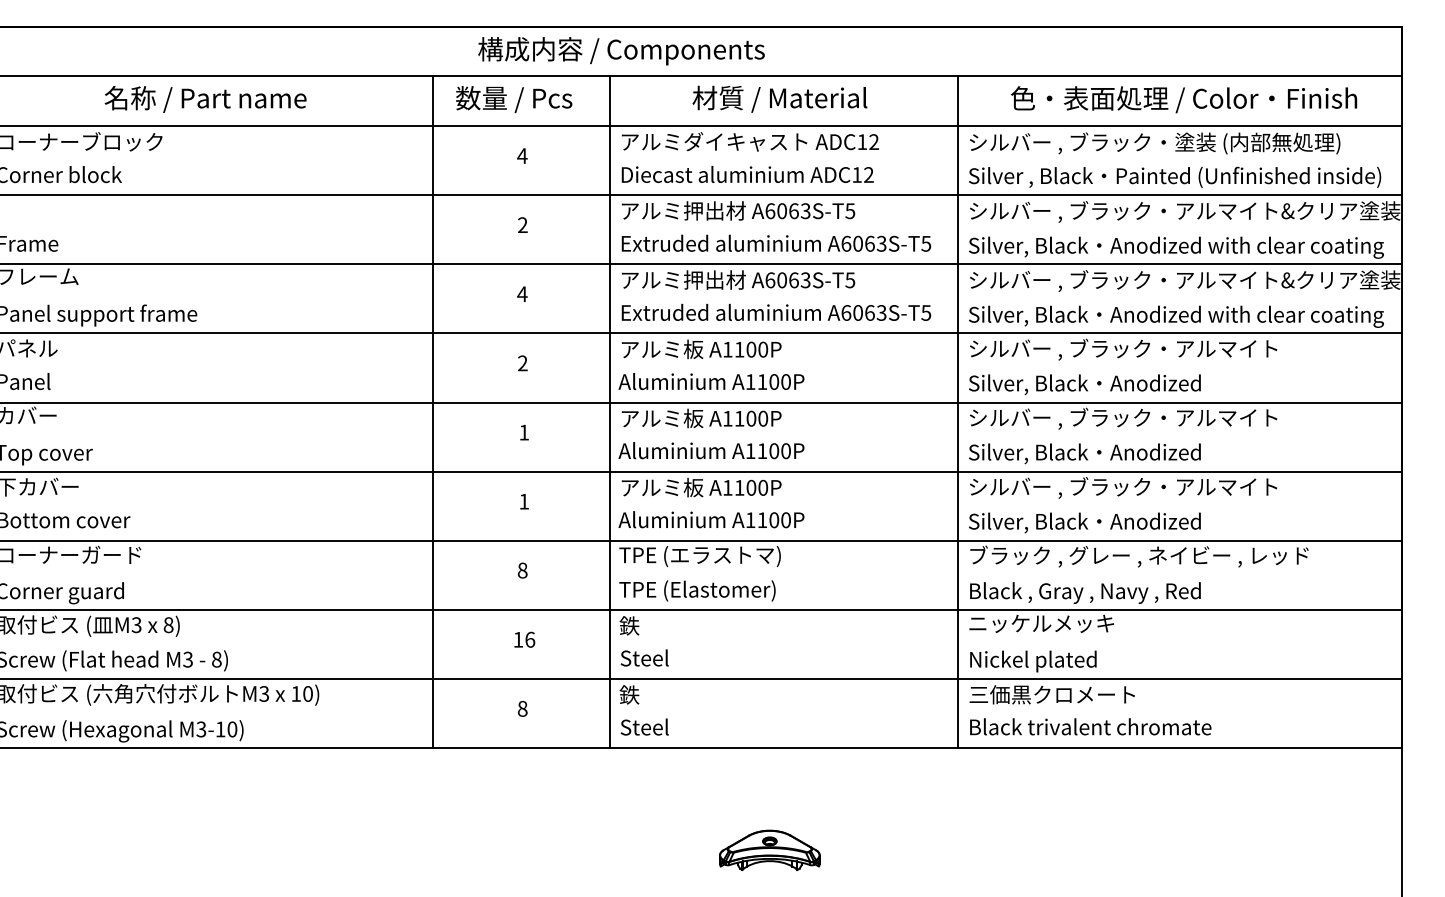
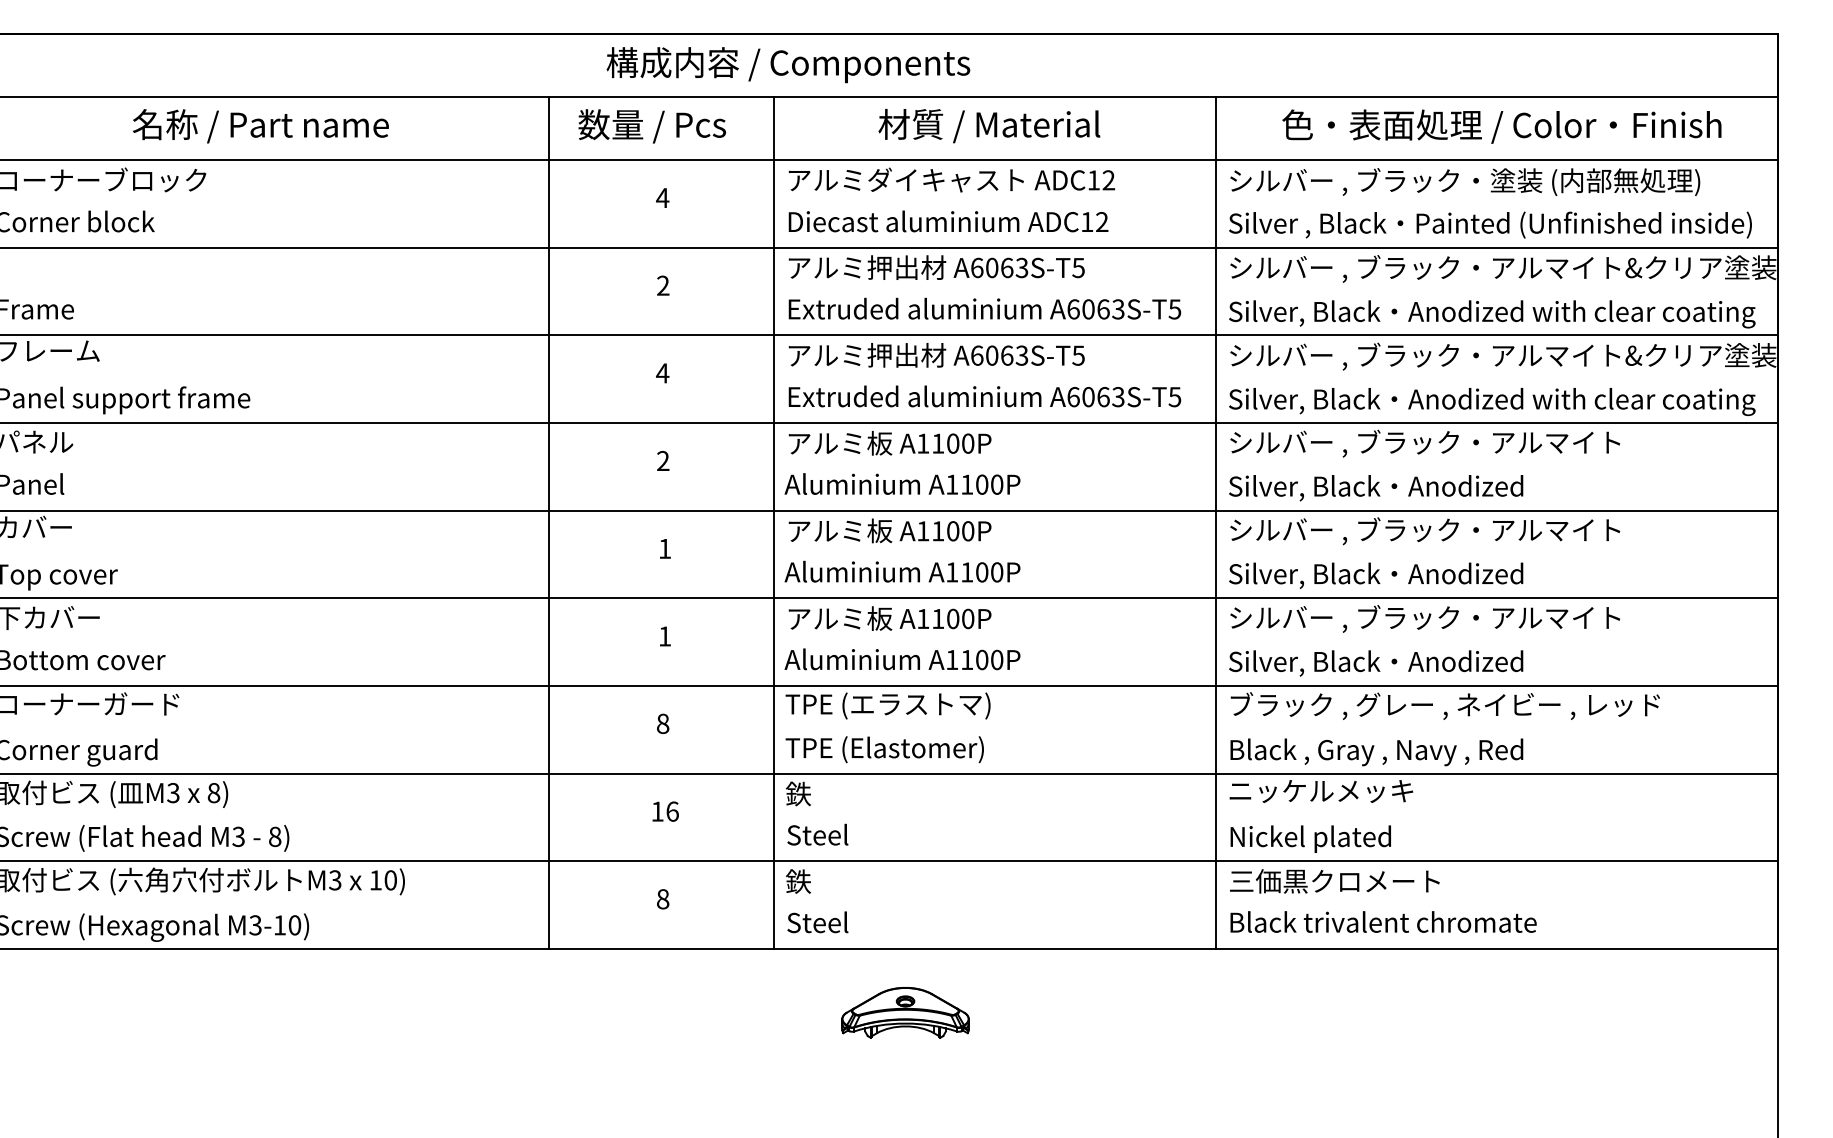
part: (769, 850) -> (905, 1012), moved

